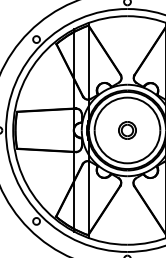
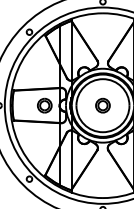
part: (55, 130) -> (44, 105), added

